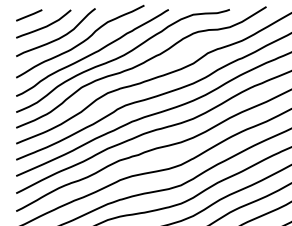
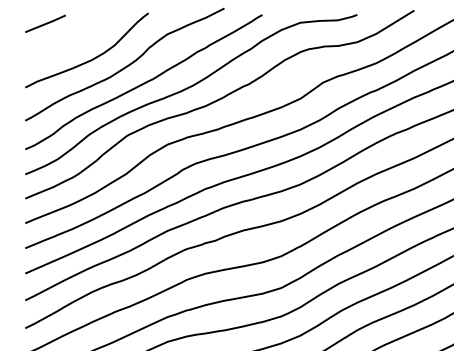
curve: (43, 26) -> (67, 41), removed

